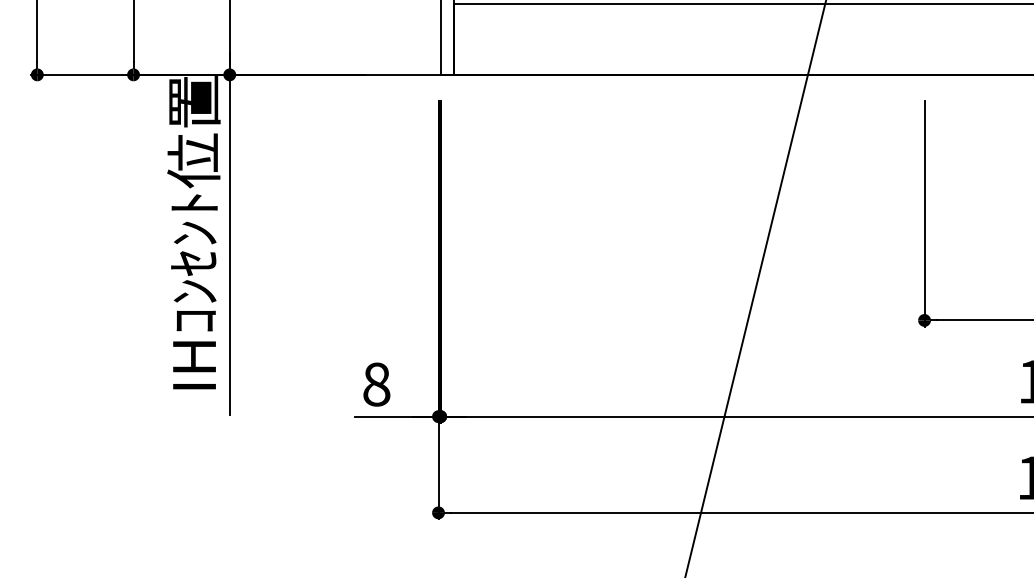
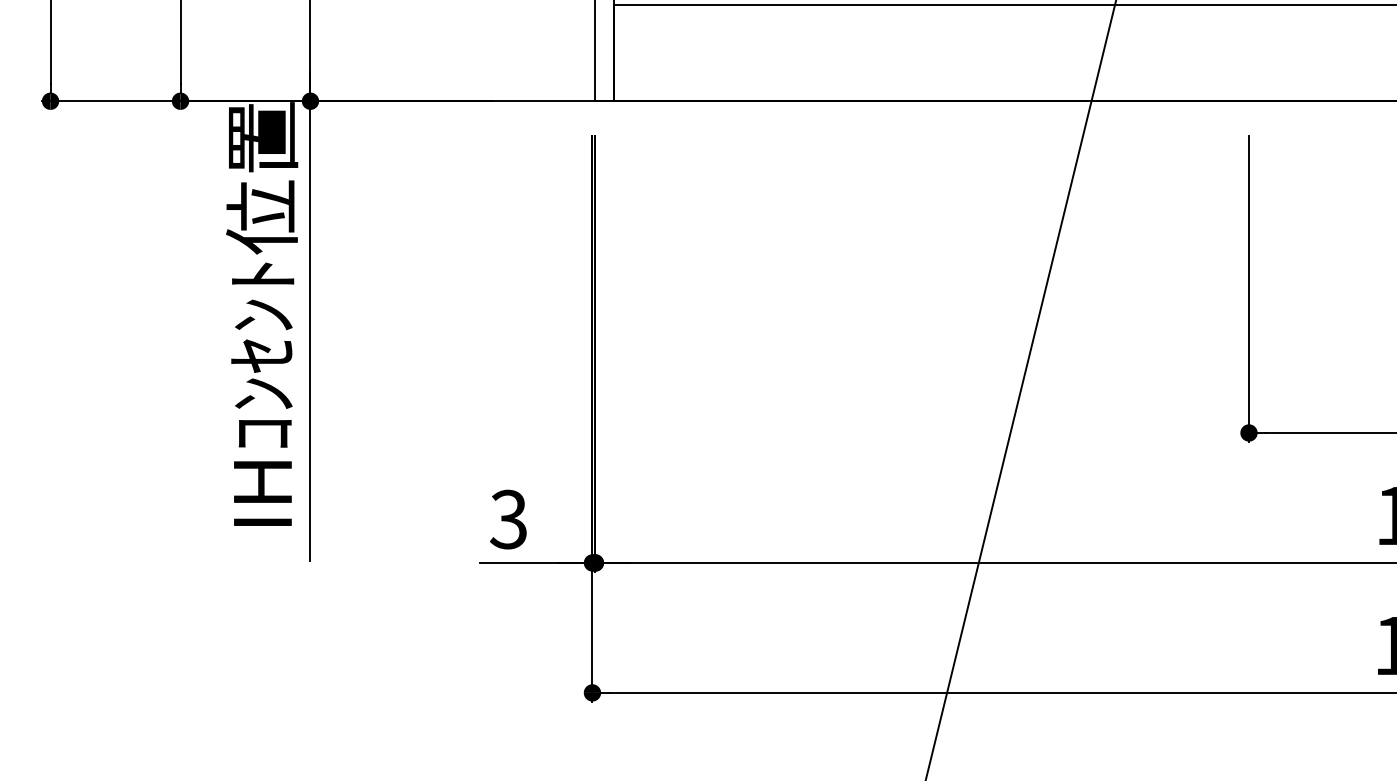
text: (376, 384) -> (508, 519), 8 -> 3

